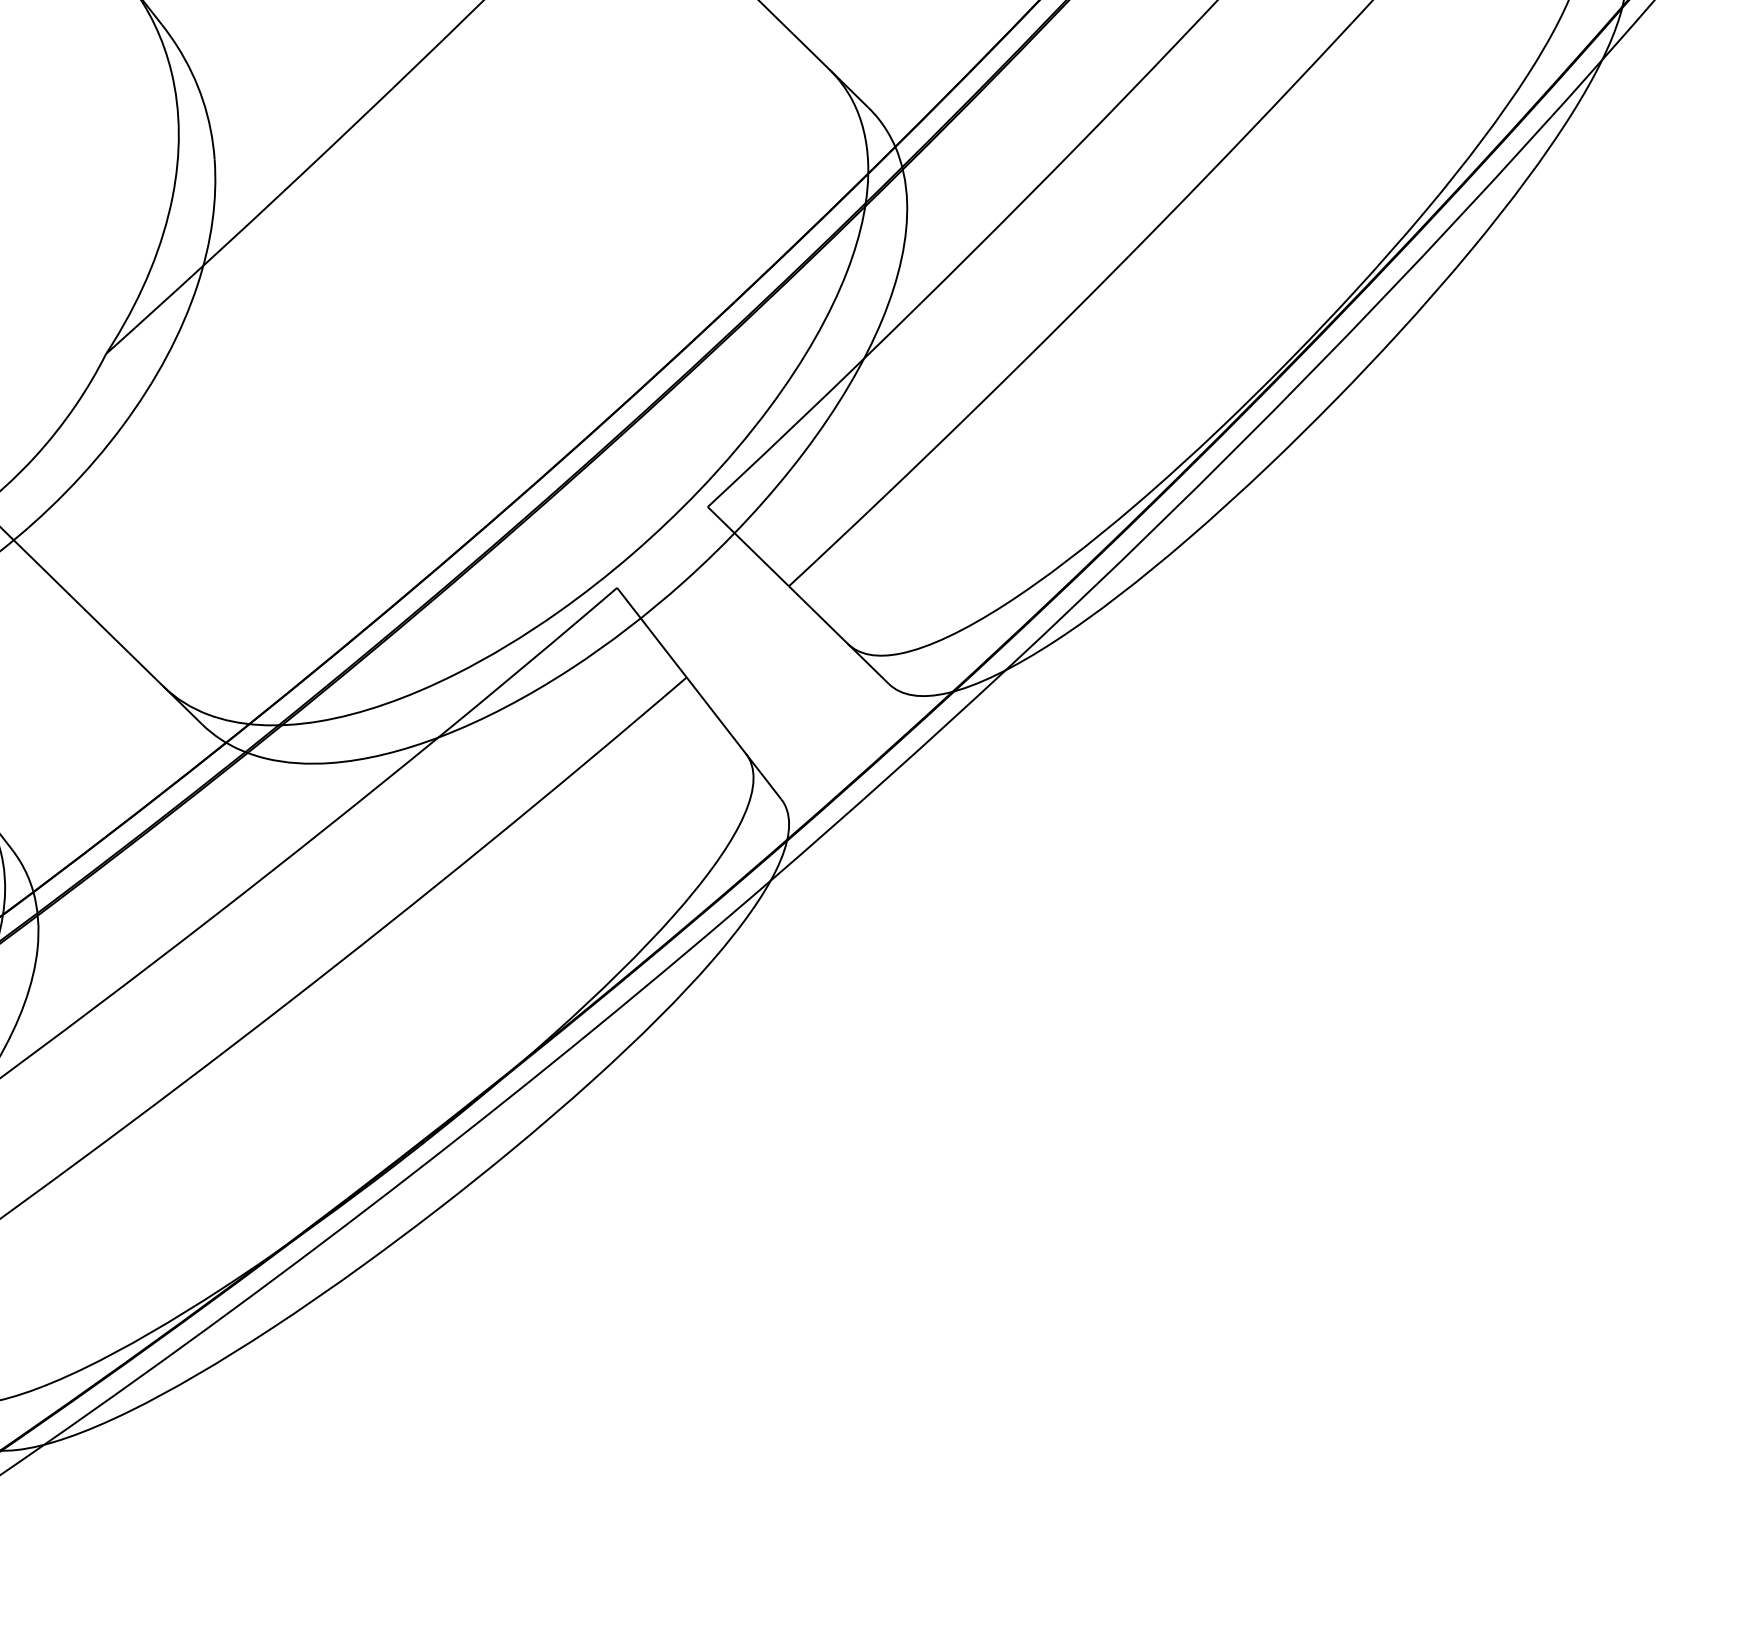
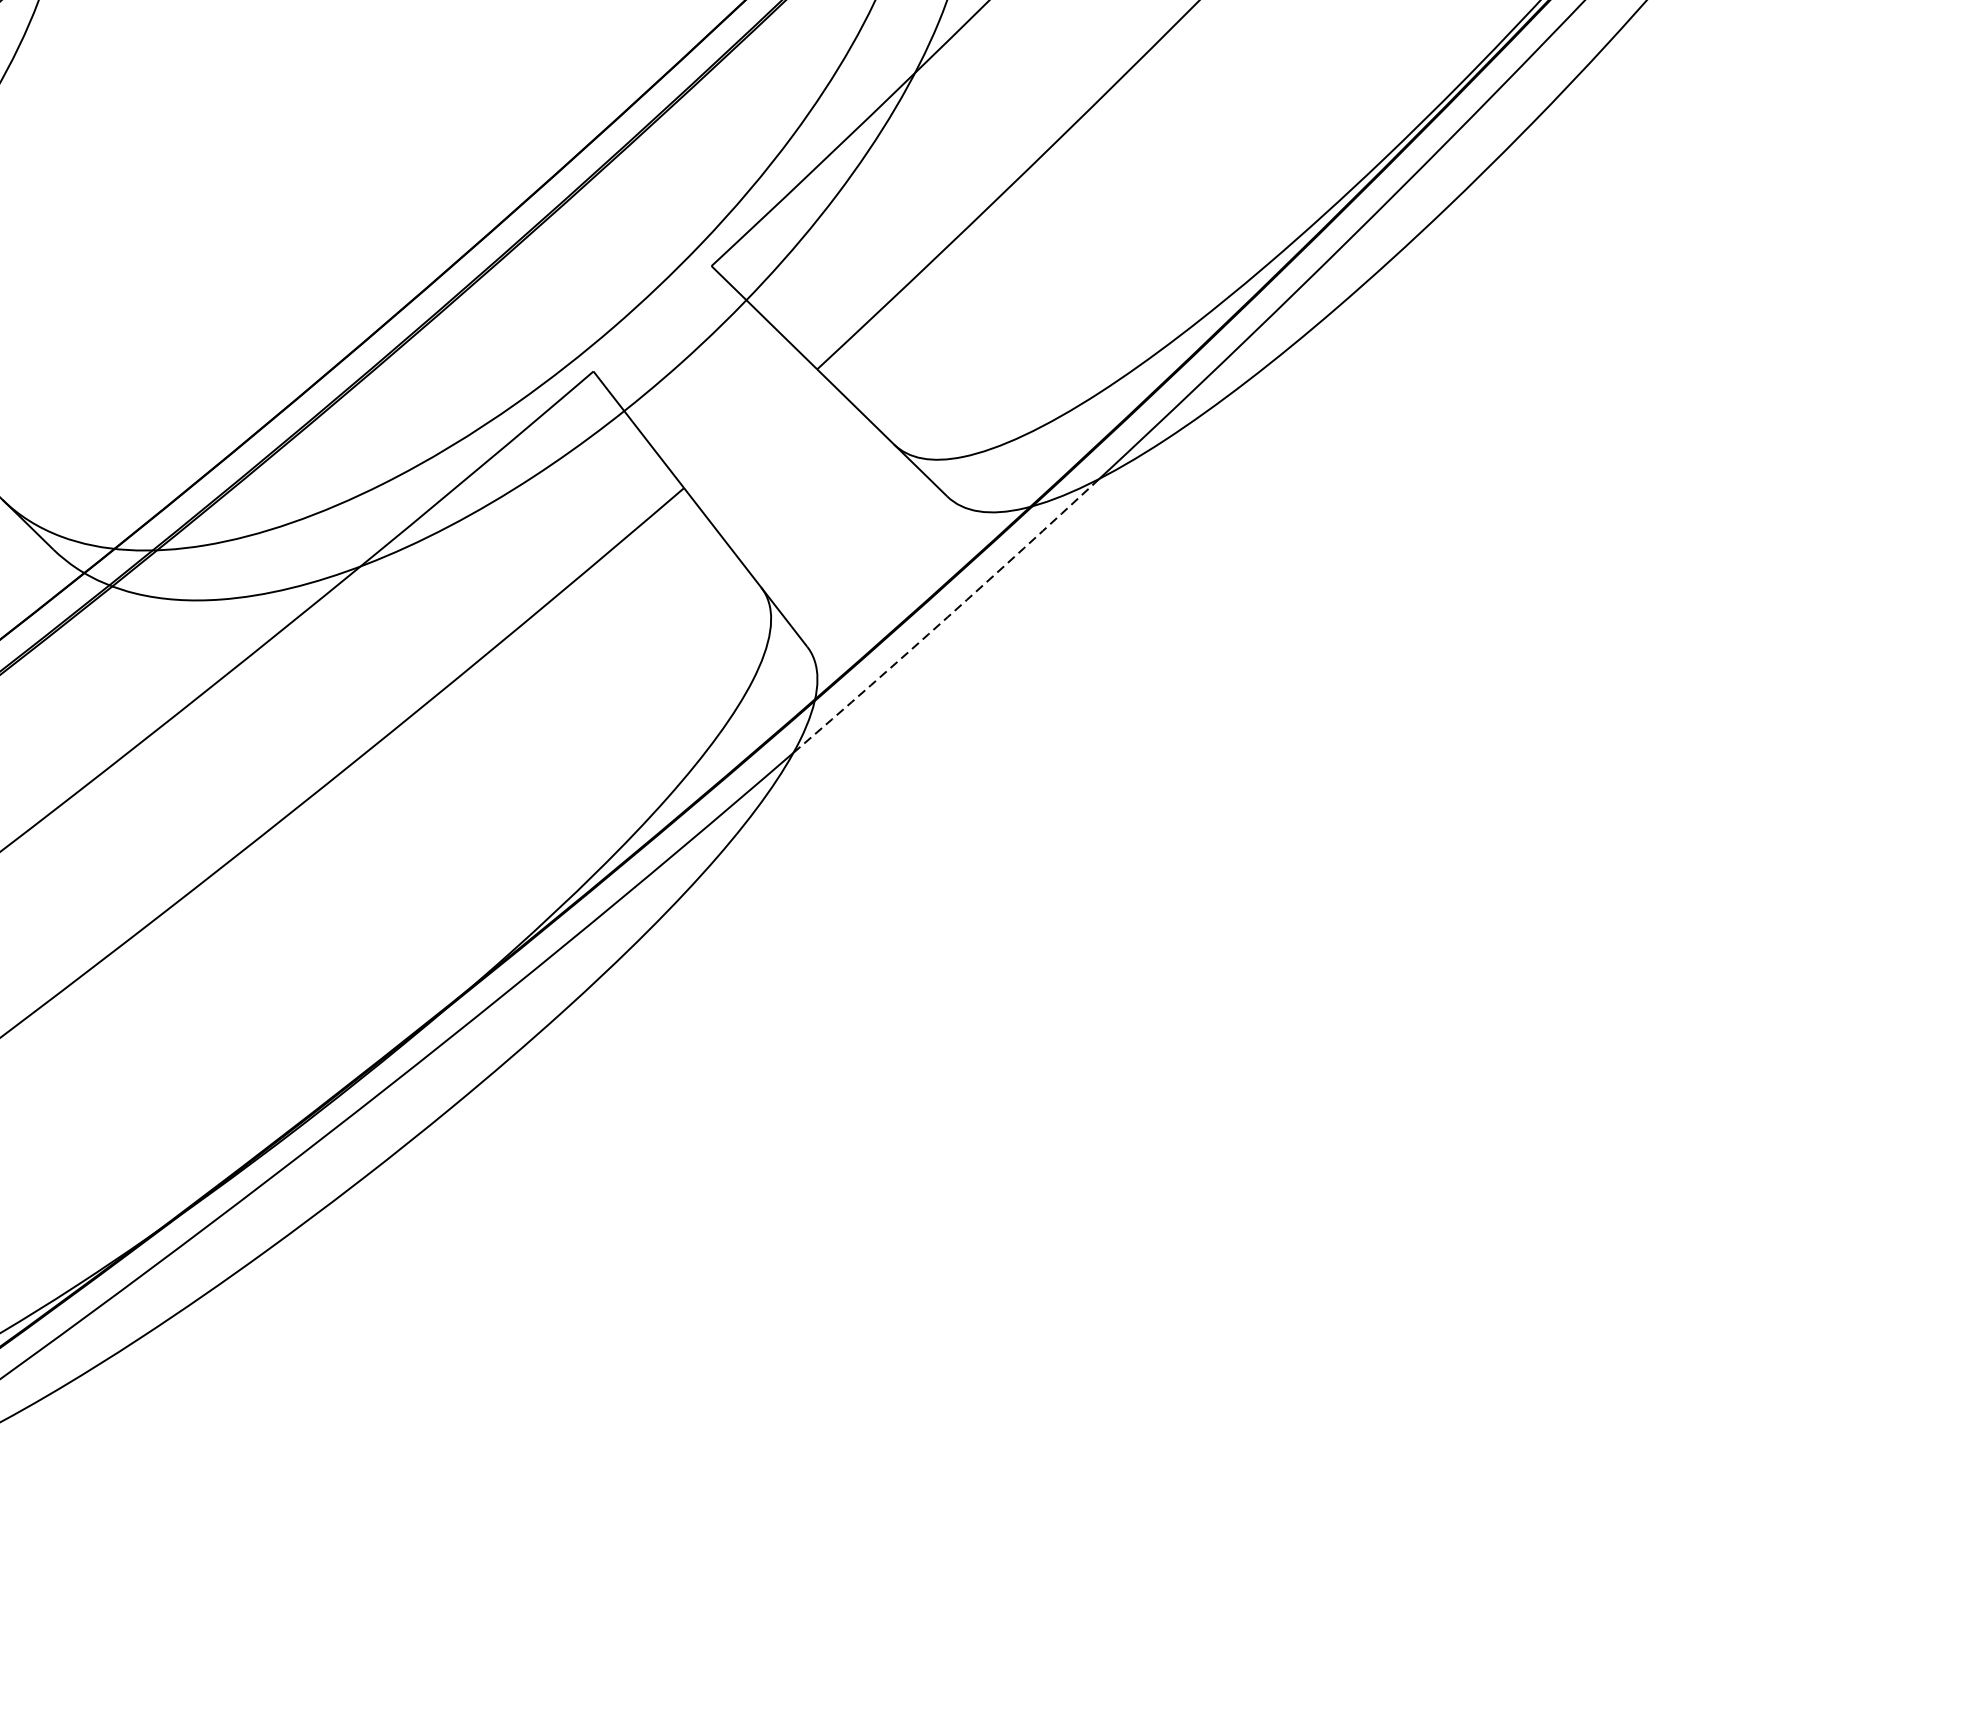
arc: (889, 776) -> (948, 617), solid -> dashed

